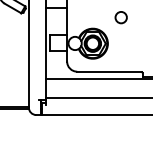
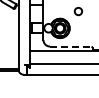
line: (108, 71) -> (70, 46), solid -> dashed

